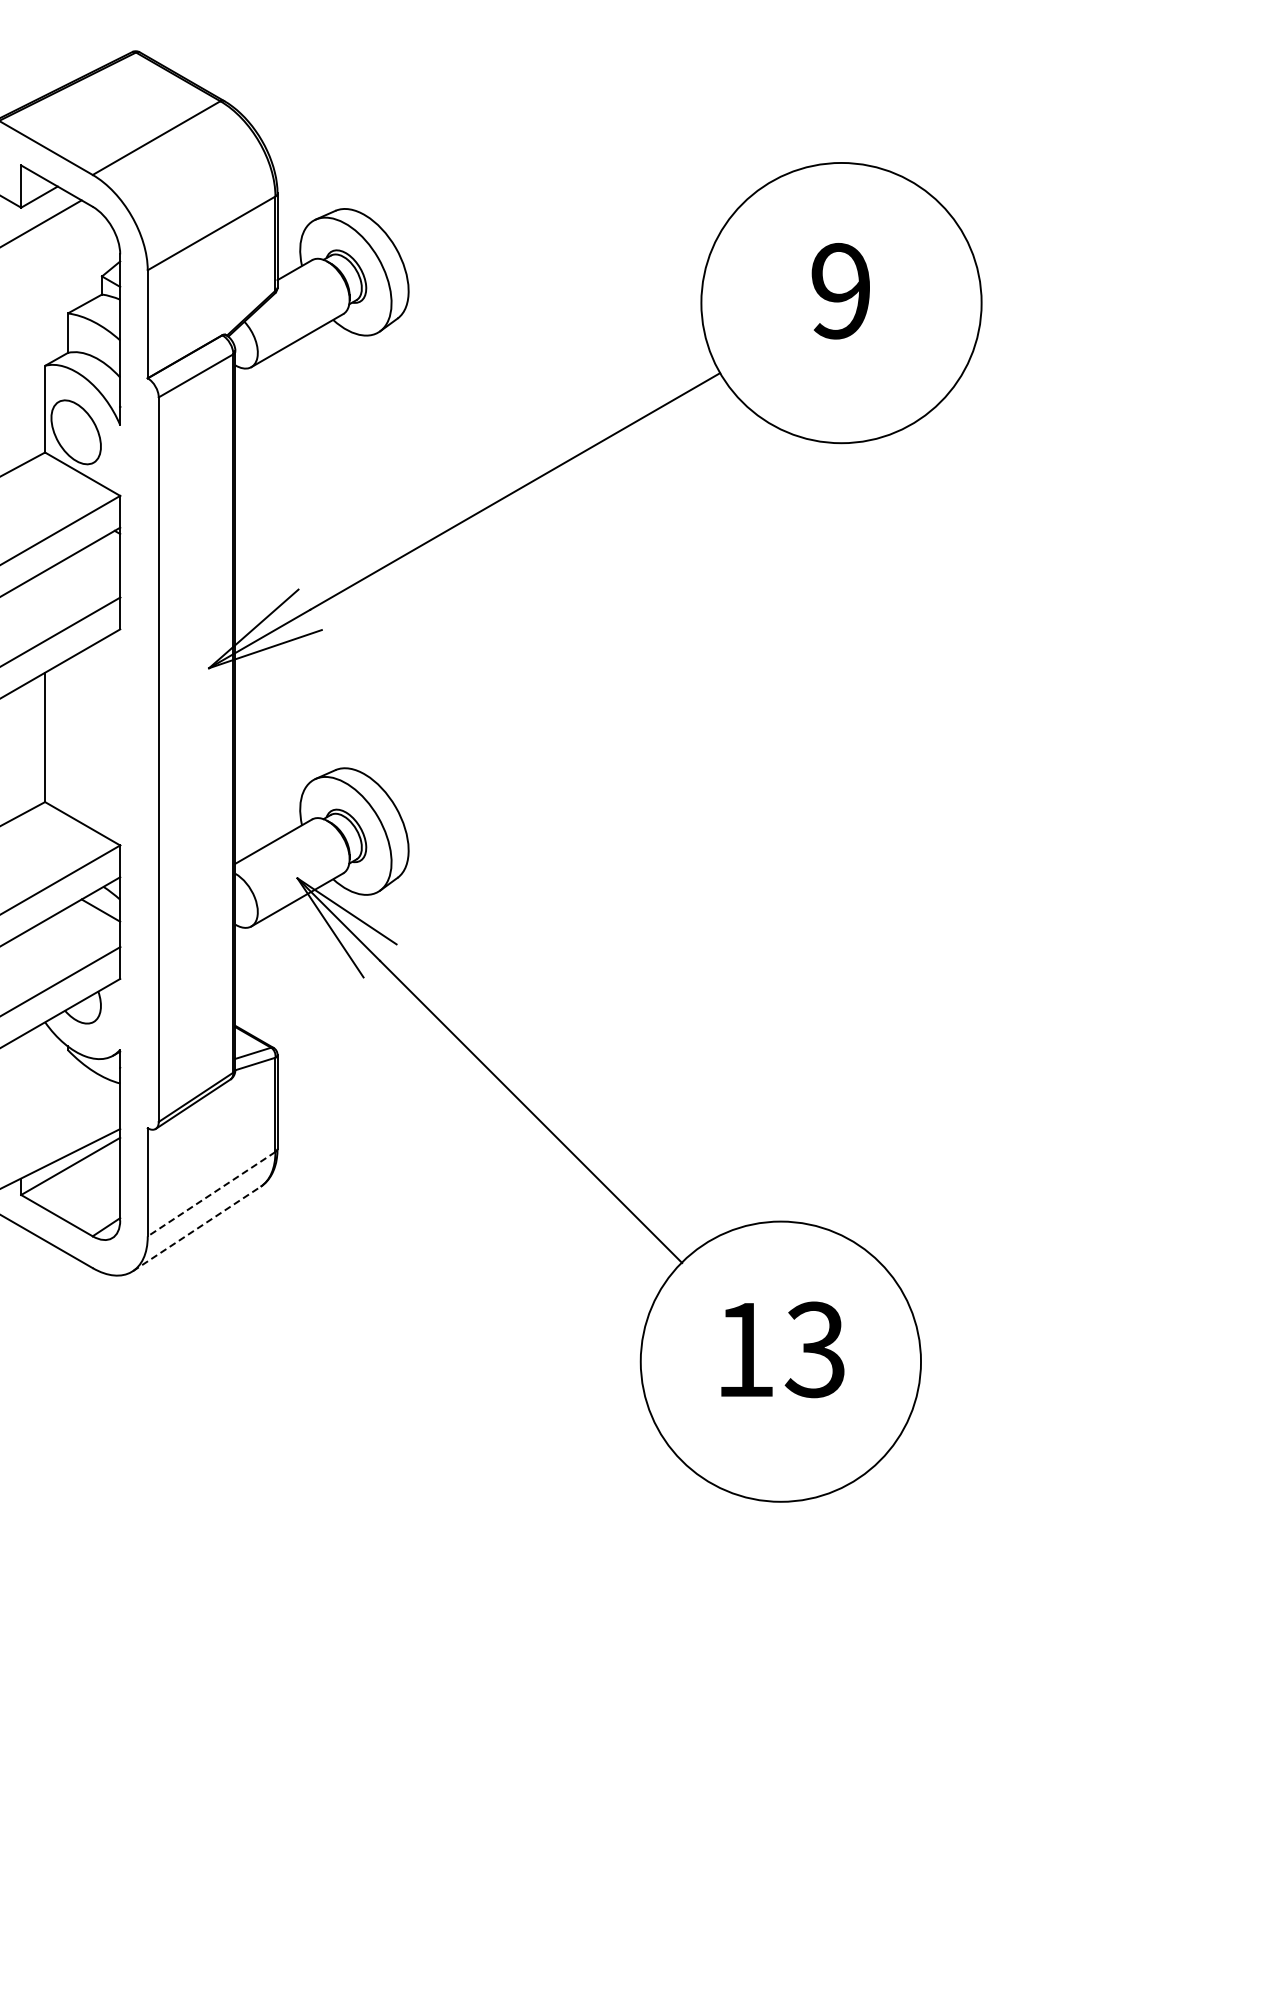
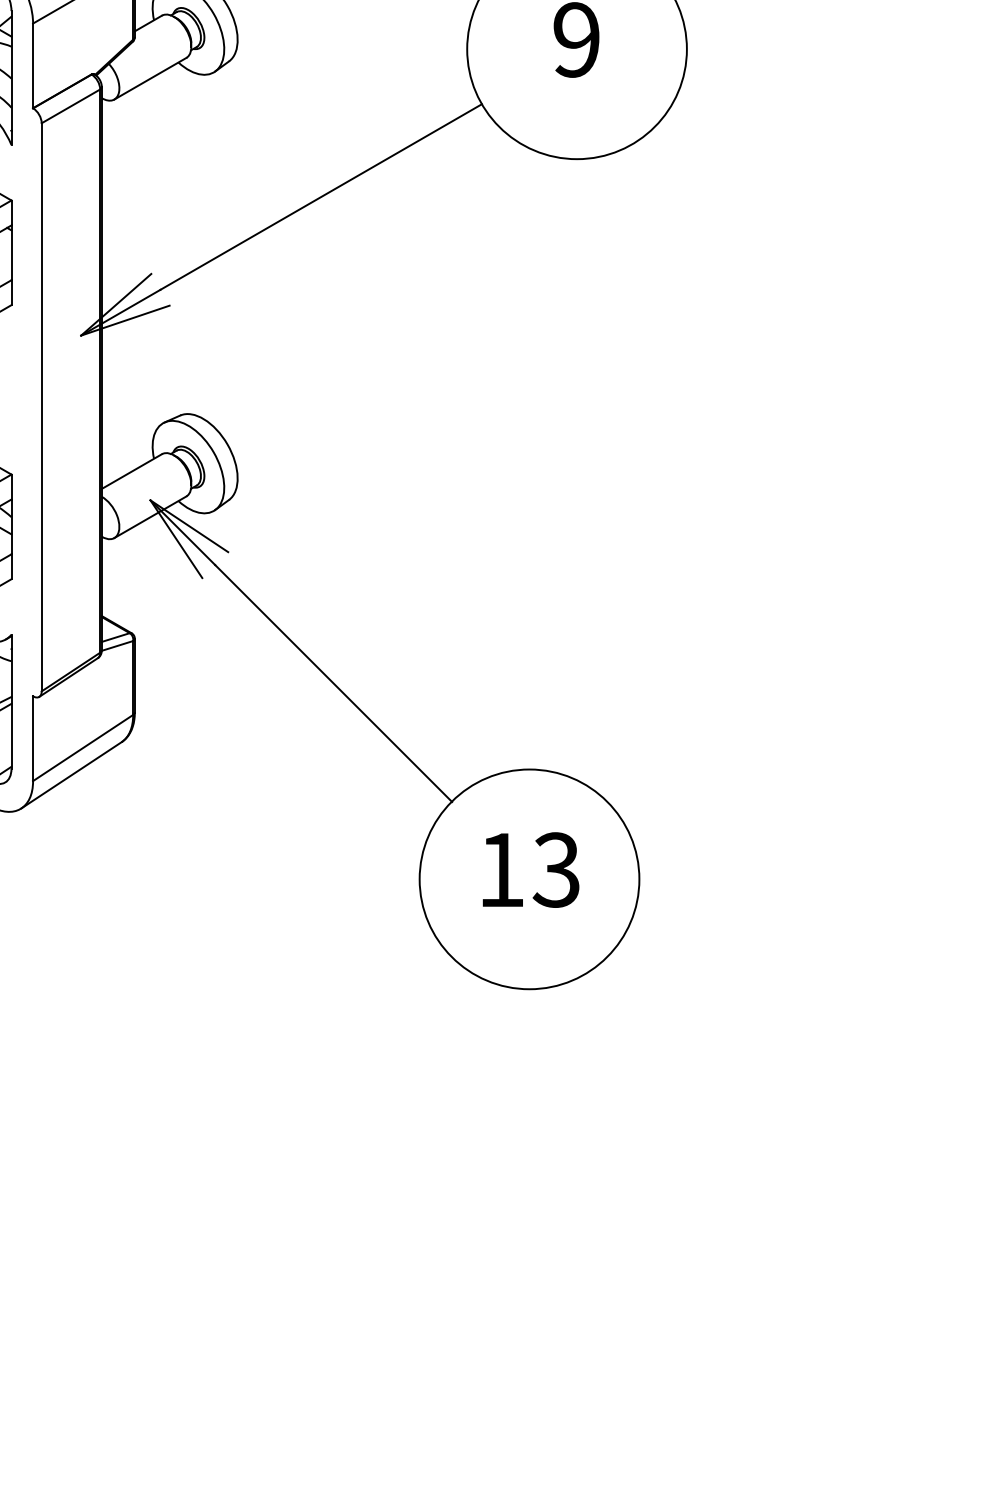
line: (211, 1194) -> (83, 748), dashed -> solid
line: (196, 1228) -> (71, 774), dashed -> solid

